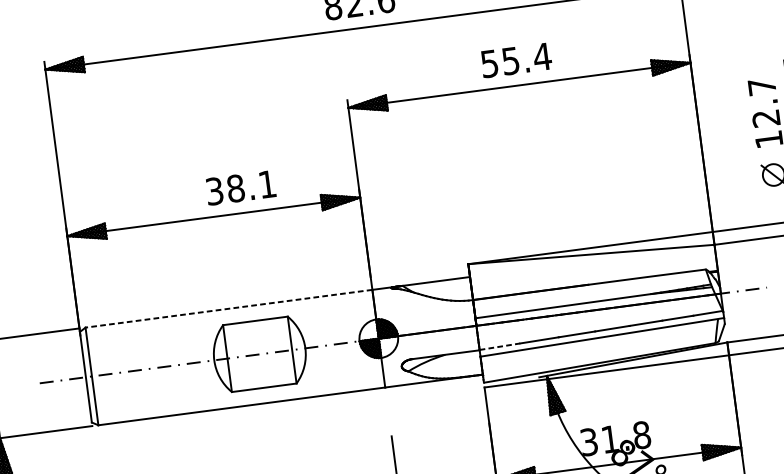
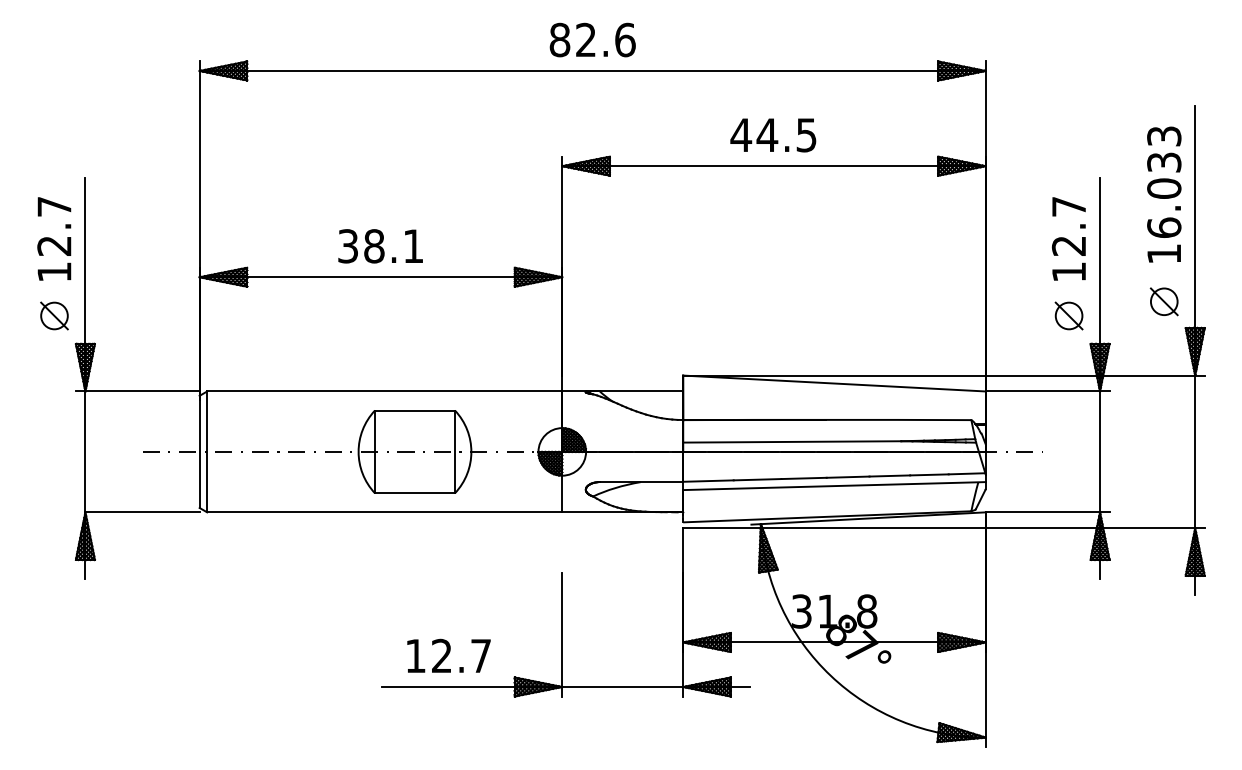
text: (515, 60) -> (773, 135), 55.4 -> 44.5
text: (240, 188) -> (380, 246), moved
line: (228, 308) -> (384, 391), dashed -> solid
line: (500, 347) -> (708, 481), dashed -> solid

